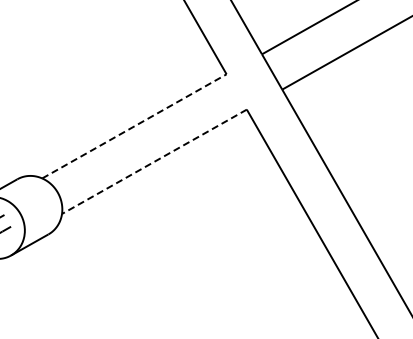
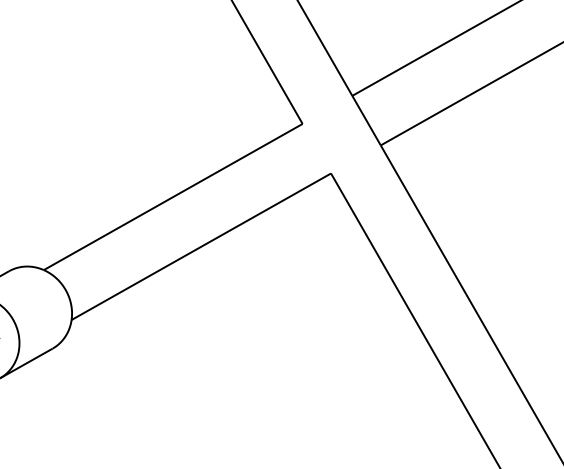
line: (134, 126) -> (173, 197), dashed -> solid
line: (154, 162) -> (201, 247), dashed -> solid

